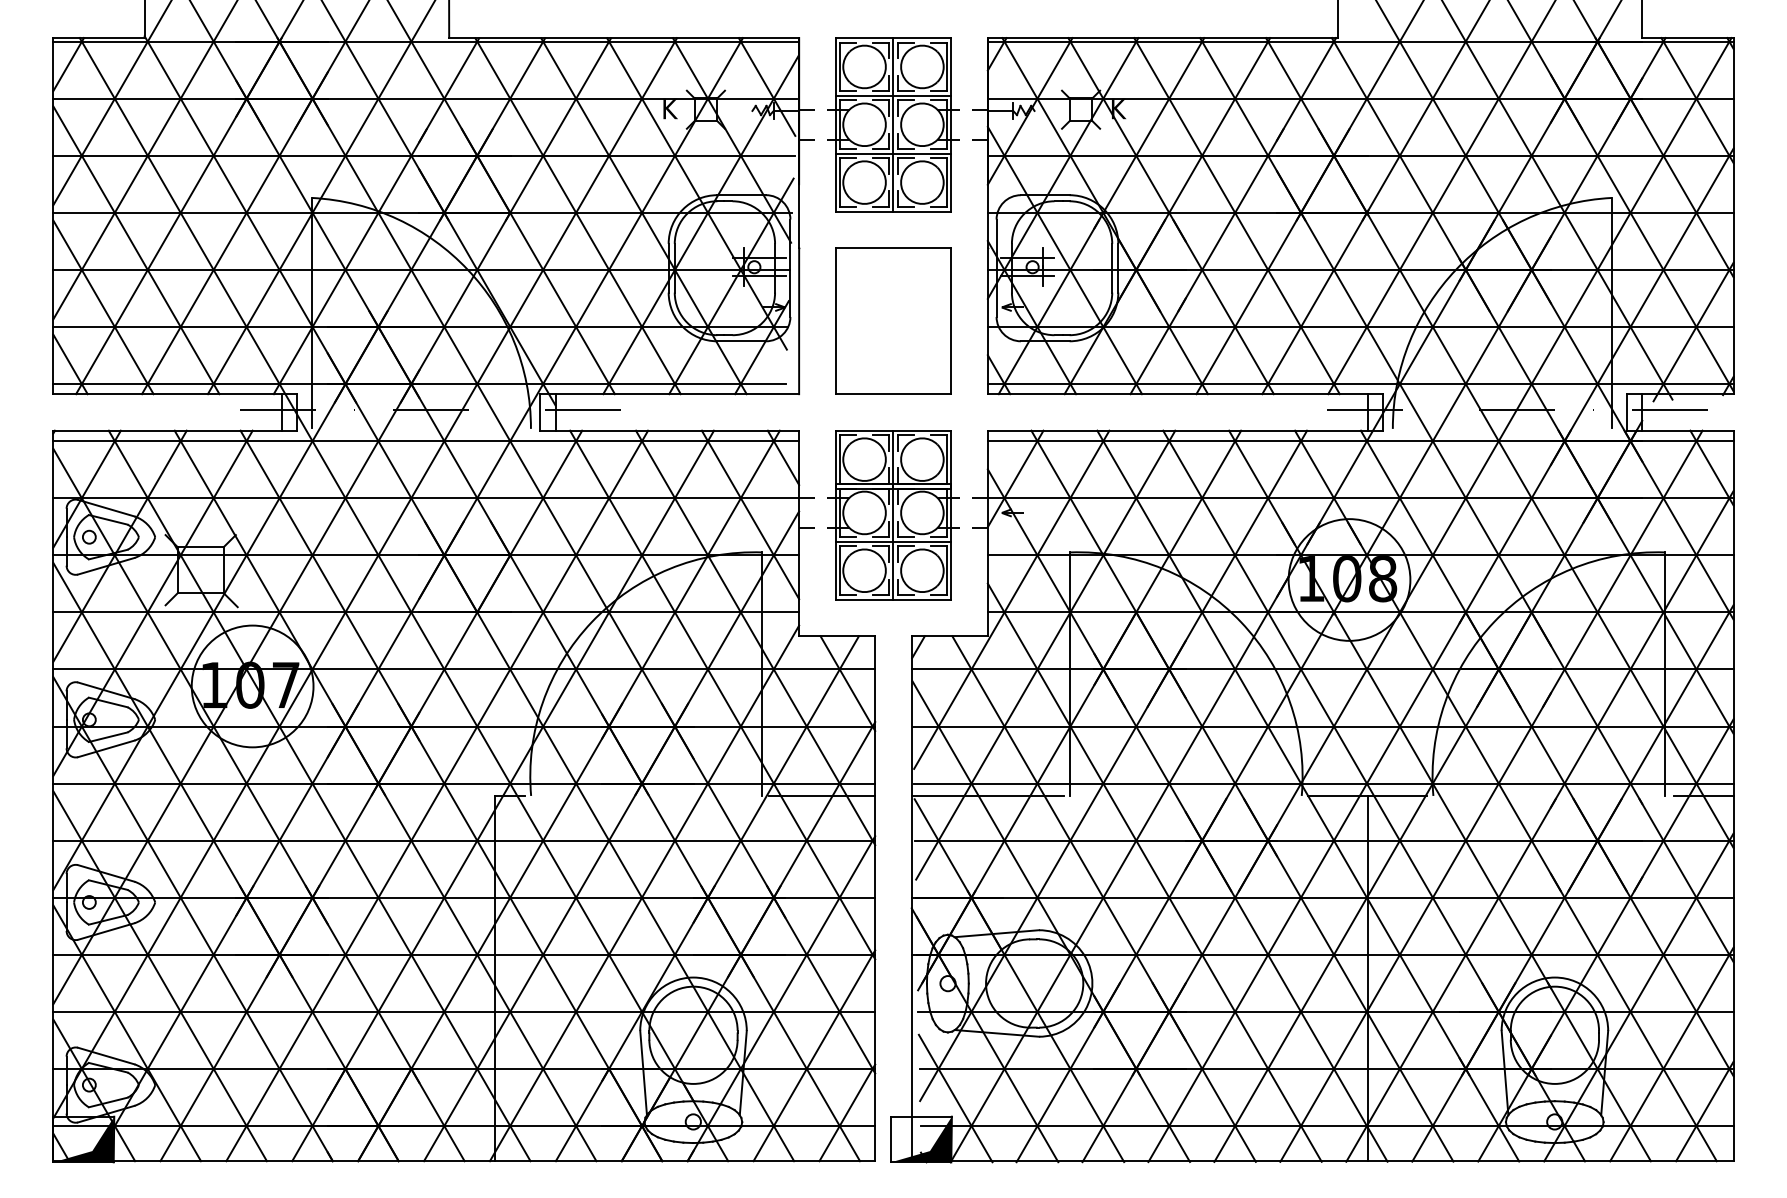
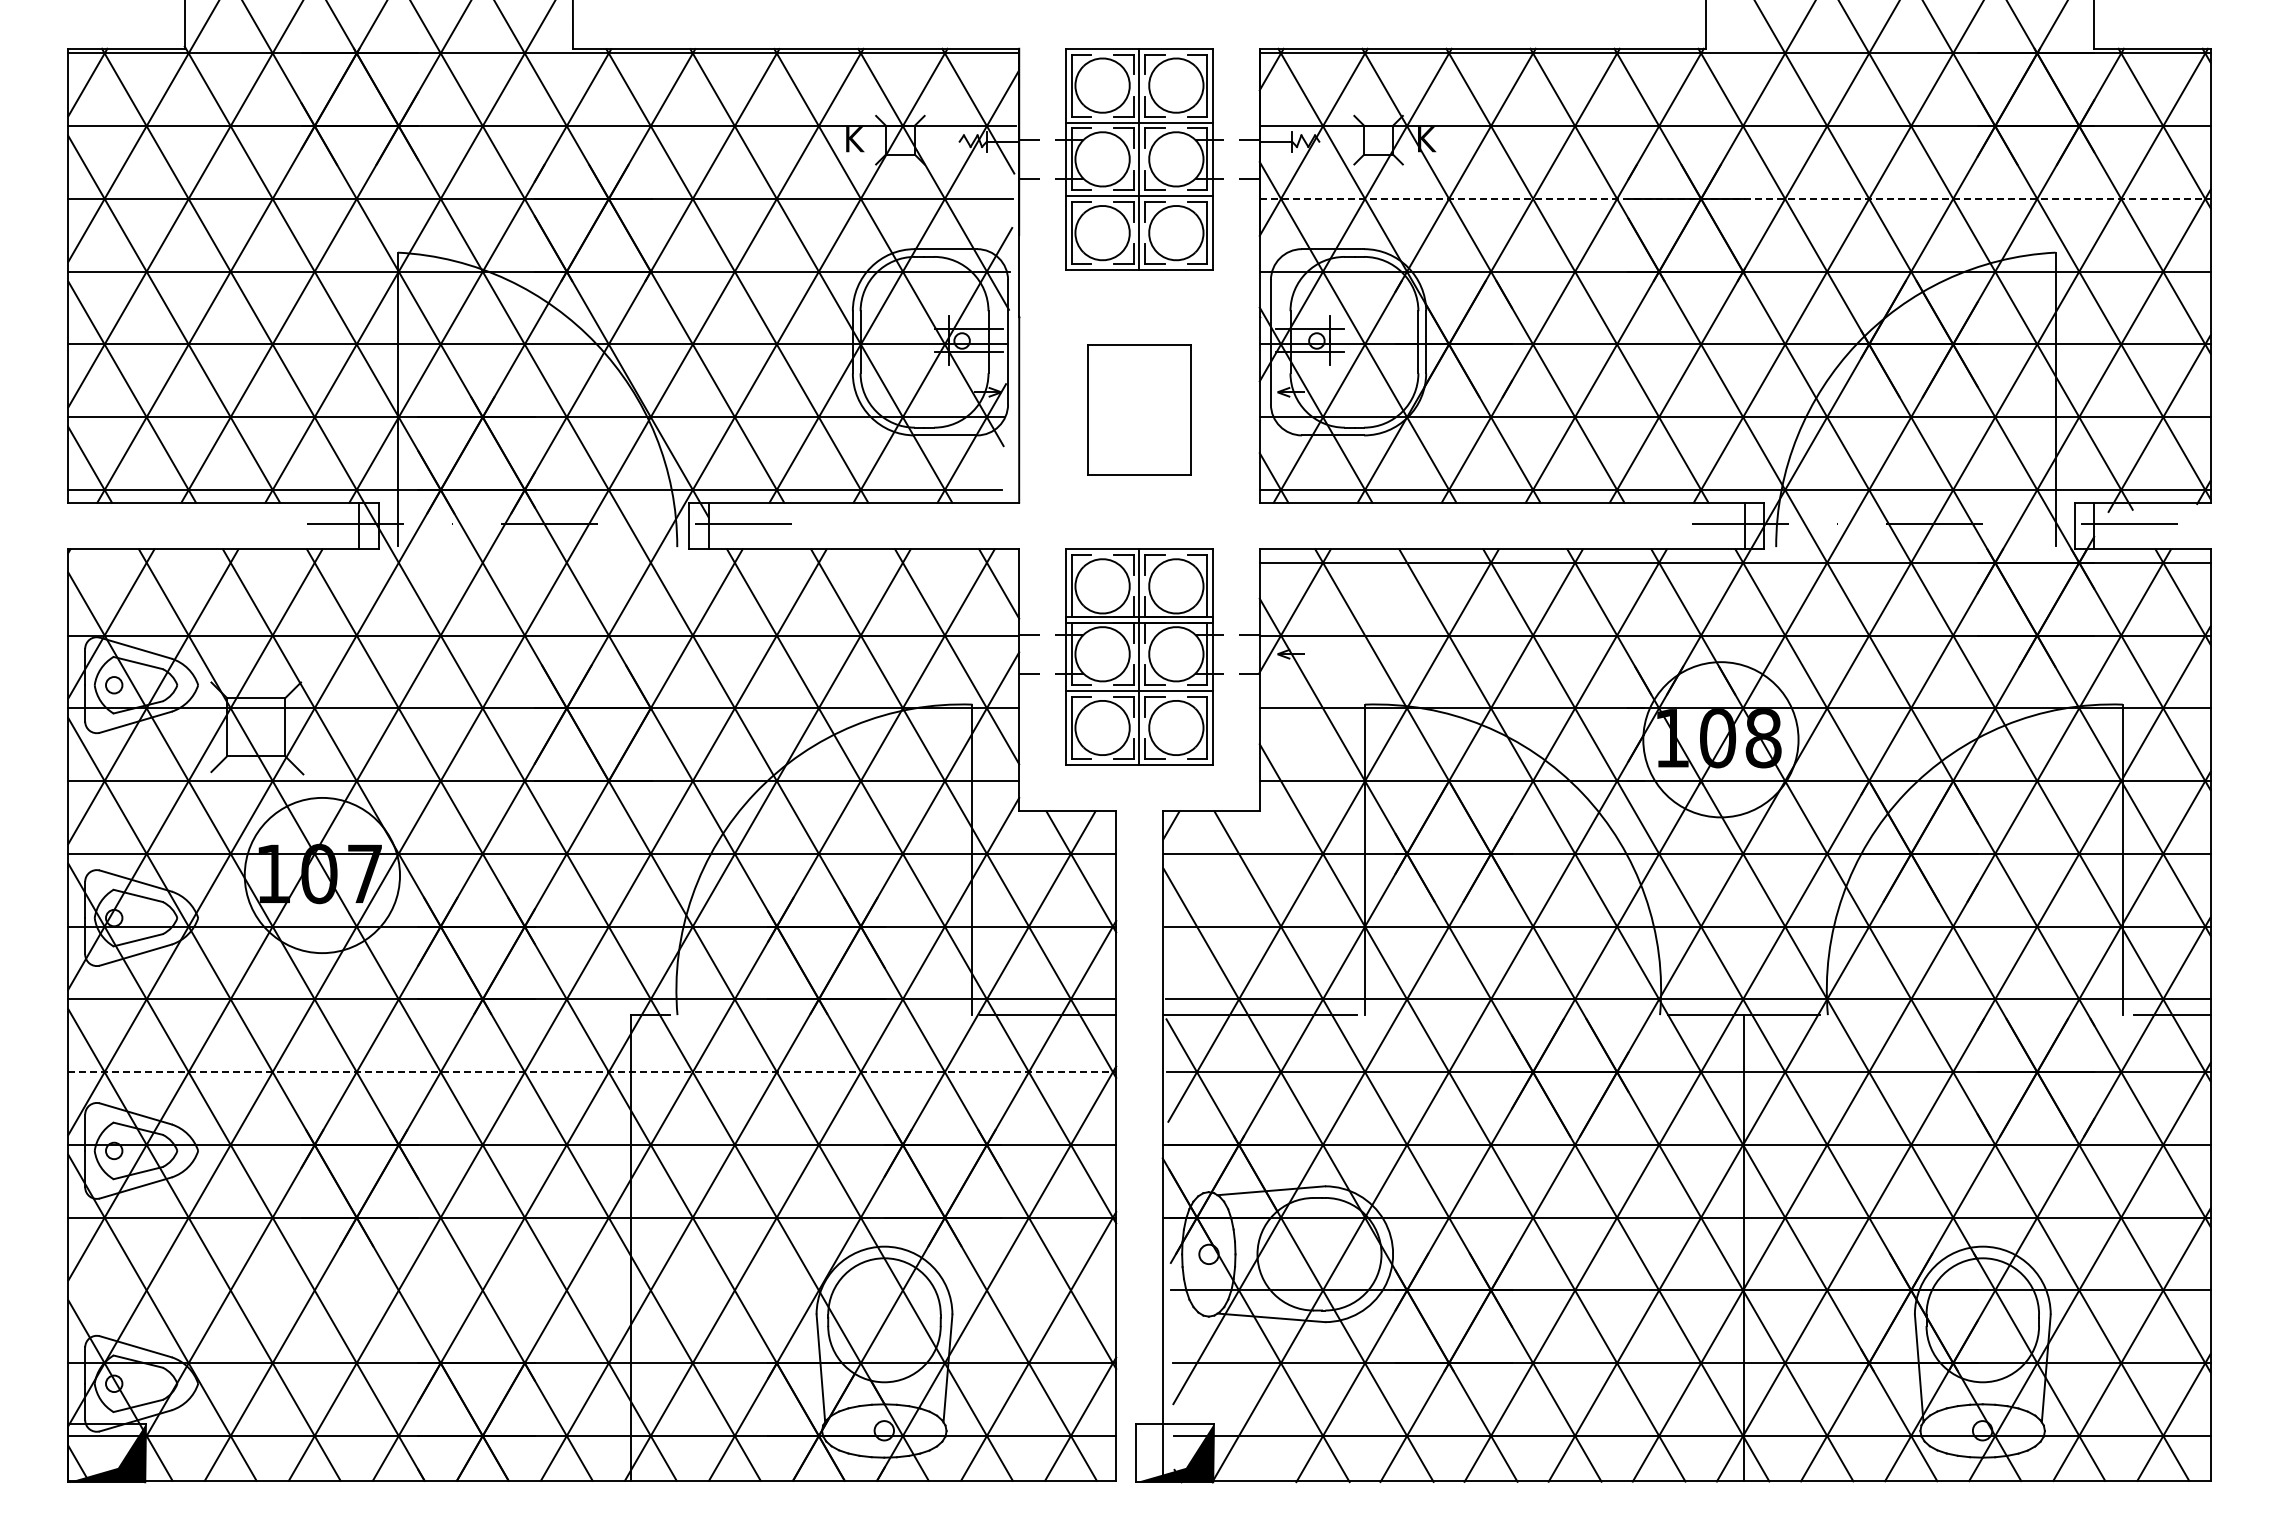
line: (1360, 155) -> (1735, 198), solid -> dashed
part: (893, 320) -> (1139, 409), size x0.7
line: (426, 440) -> (543, 562), removed
line: (1011, 599) -> (1289, 764), removed
line: (464, 840) -> (592, 1072), solid -> dashed
line: (464, 1011) -> (592, 1290), removed
line: (955, 1098) -> (1218, 1400), removed

